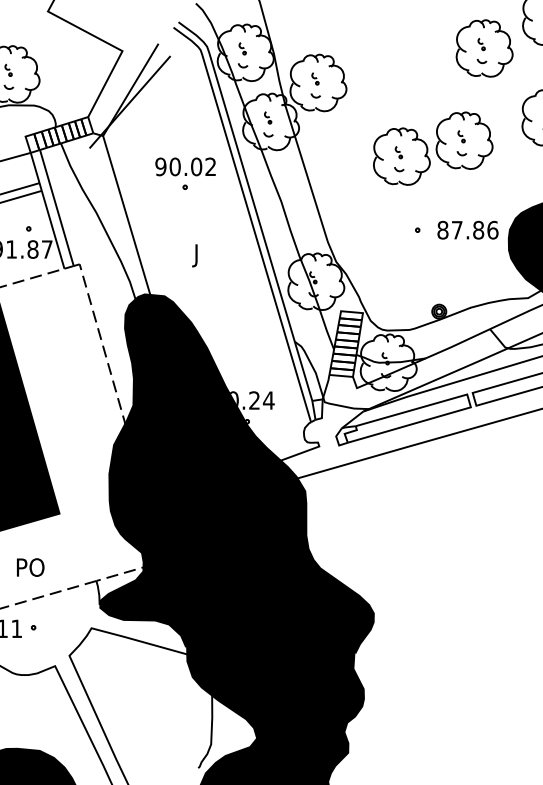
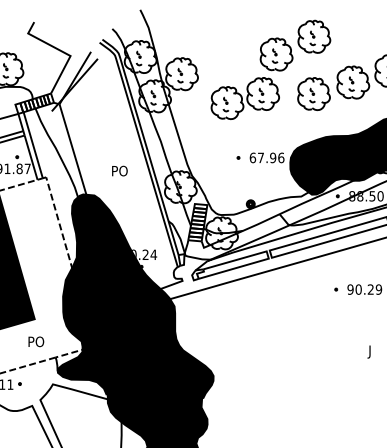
part: (431, 148) -> (244, 98), moved
part: (185, 173) -> (106, 125), removed
text: (459, 229) -> (262, 157), 87.86 -> 67.96
text: (206, 254) -> (118, 171), J -> PO
text: (30, 566) -> (36, 341), moved

